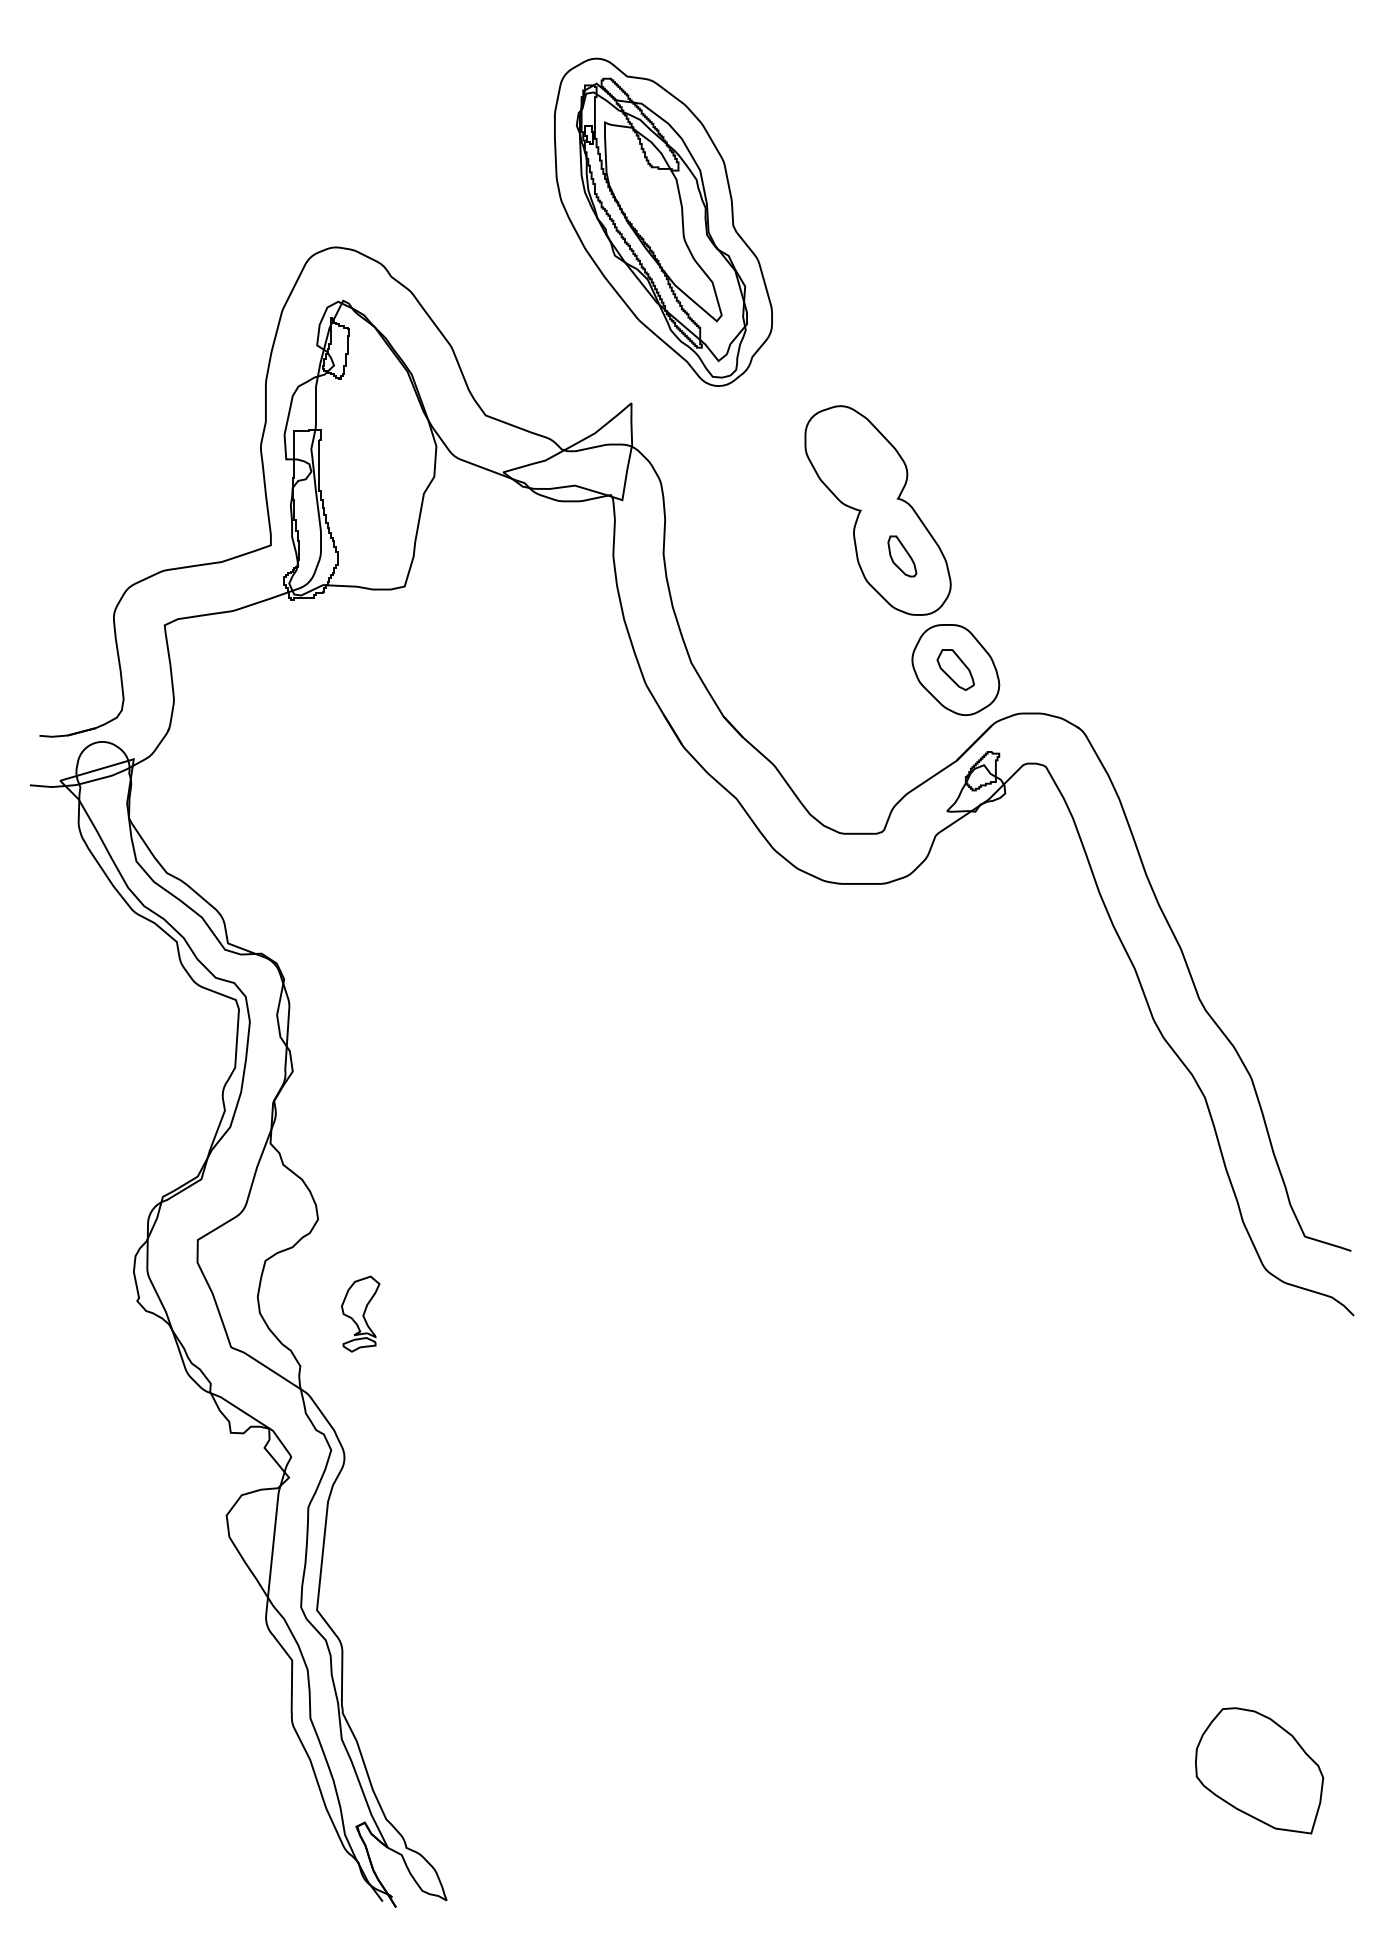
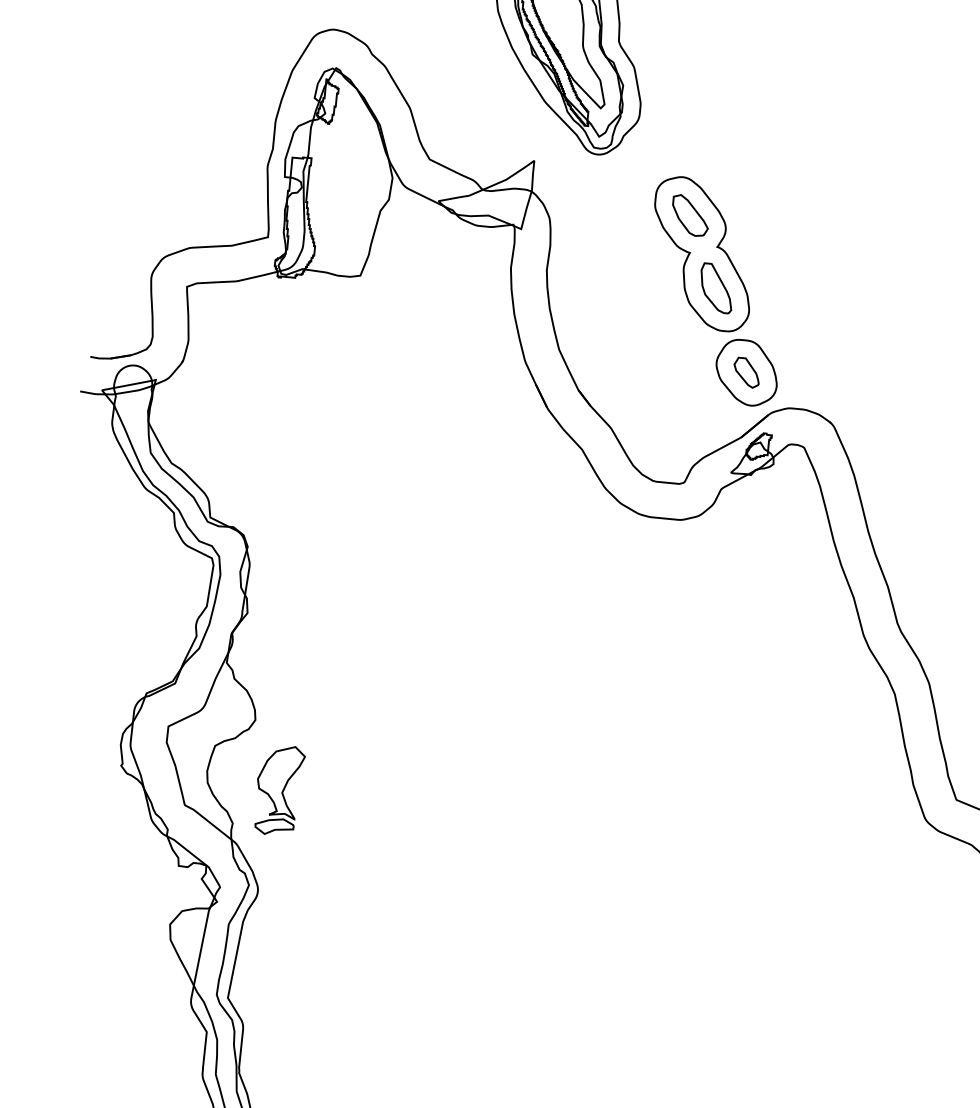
part: (856, 458) -> (690, 215), added
part: (902, 556) -> (716, 288), size x1.67
part: (360, 1313) -> (279, 789), size x1.67

